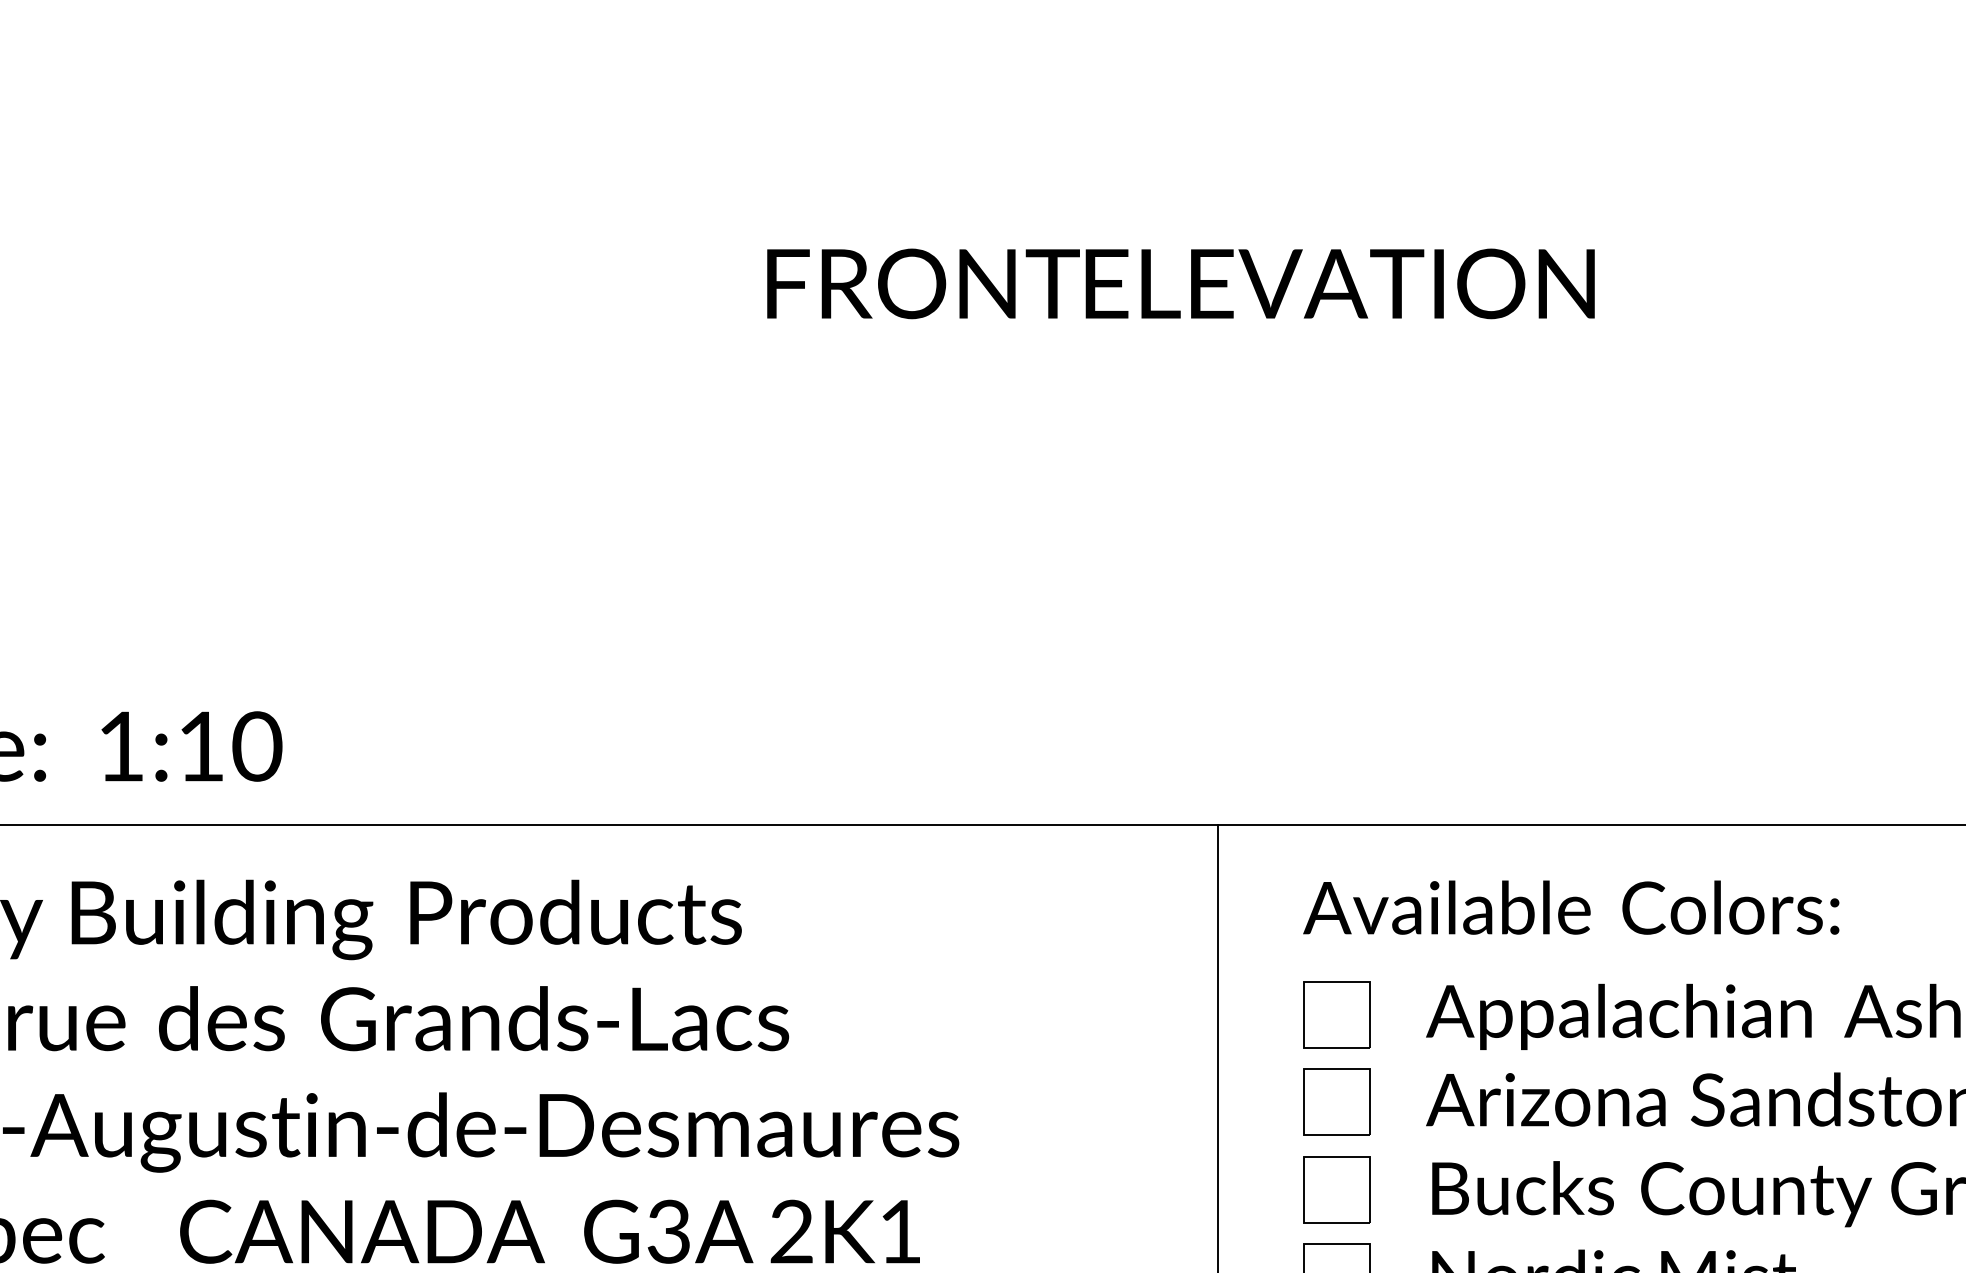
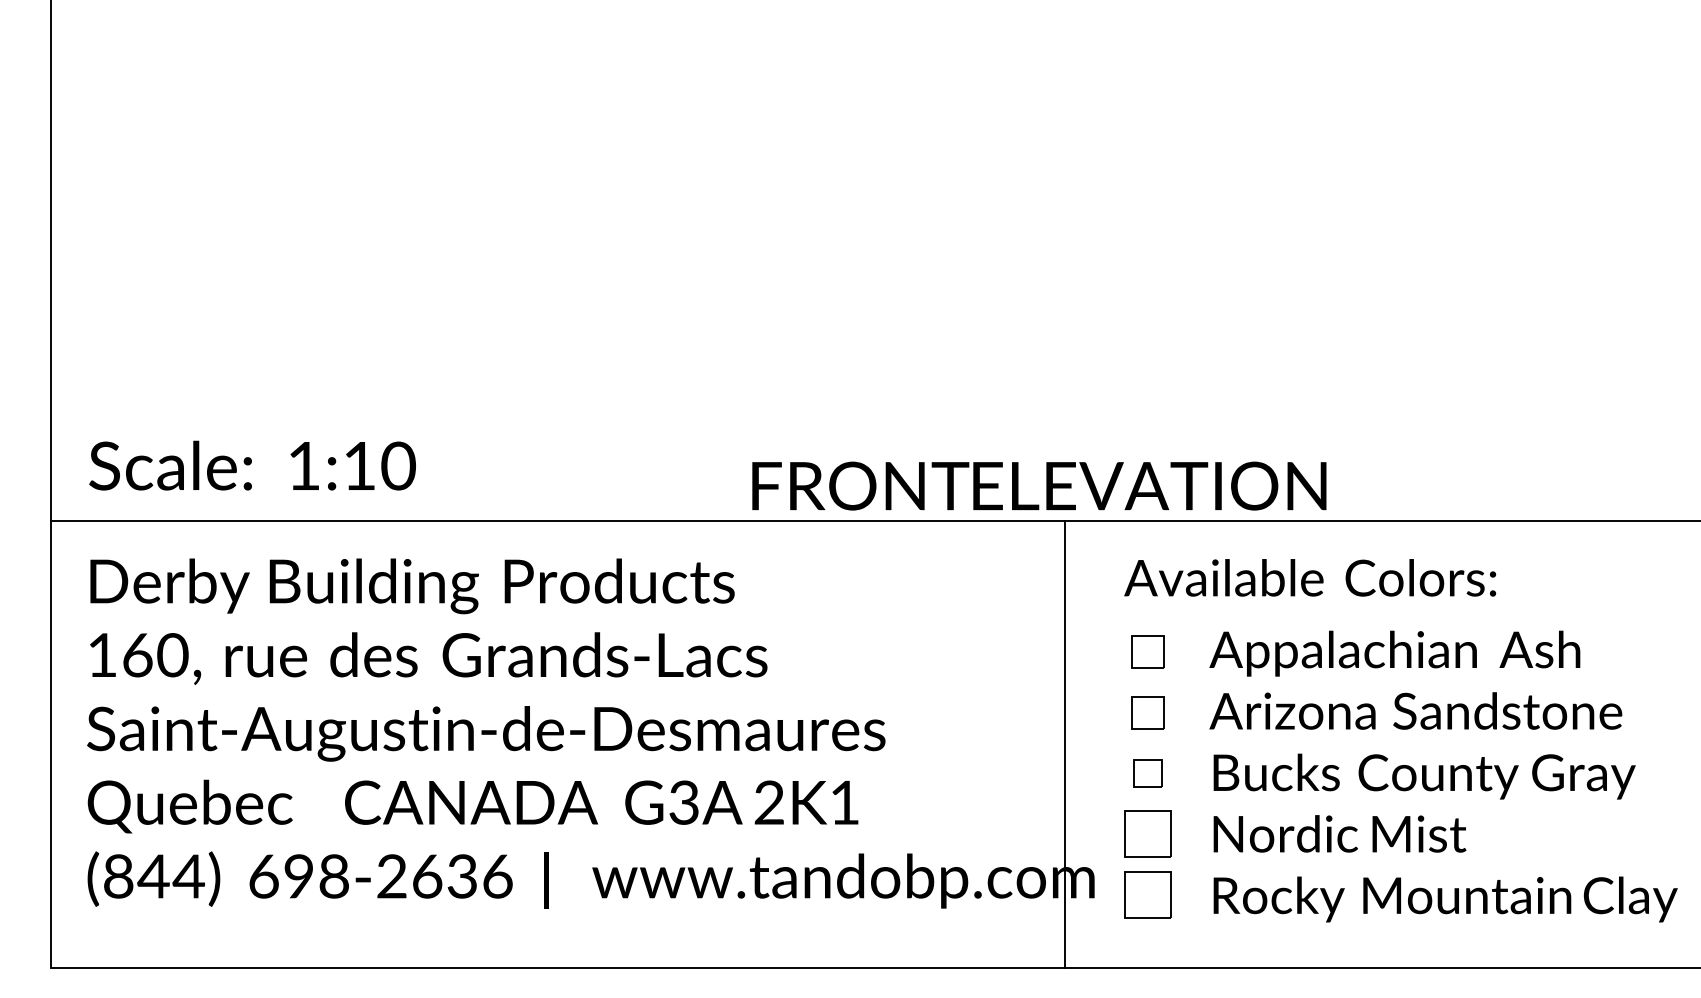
text: (1181, 283) -> (1039, 485), moved
part: (1336, 1013) -> (1147, 651), size x0.7
part: (1336, 1101) -> (1147, 712), size x0.7
part: (1336, 1189) -> (1147, 773), size x0.6

